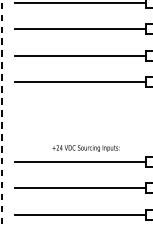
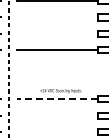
line: (78, 29) -> (56, 17), removed
line: (78, 55) -> (56, 33), removed
line: (78, 162) -> (56, 99), solid -> dashed
line: (78, 188) -> (56, 115), removed
line: (78, 215) -> (56, 132), removed

